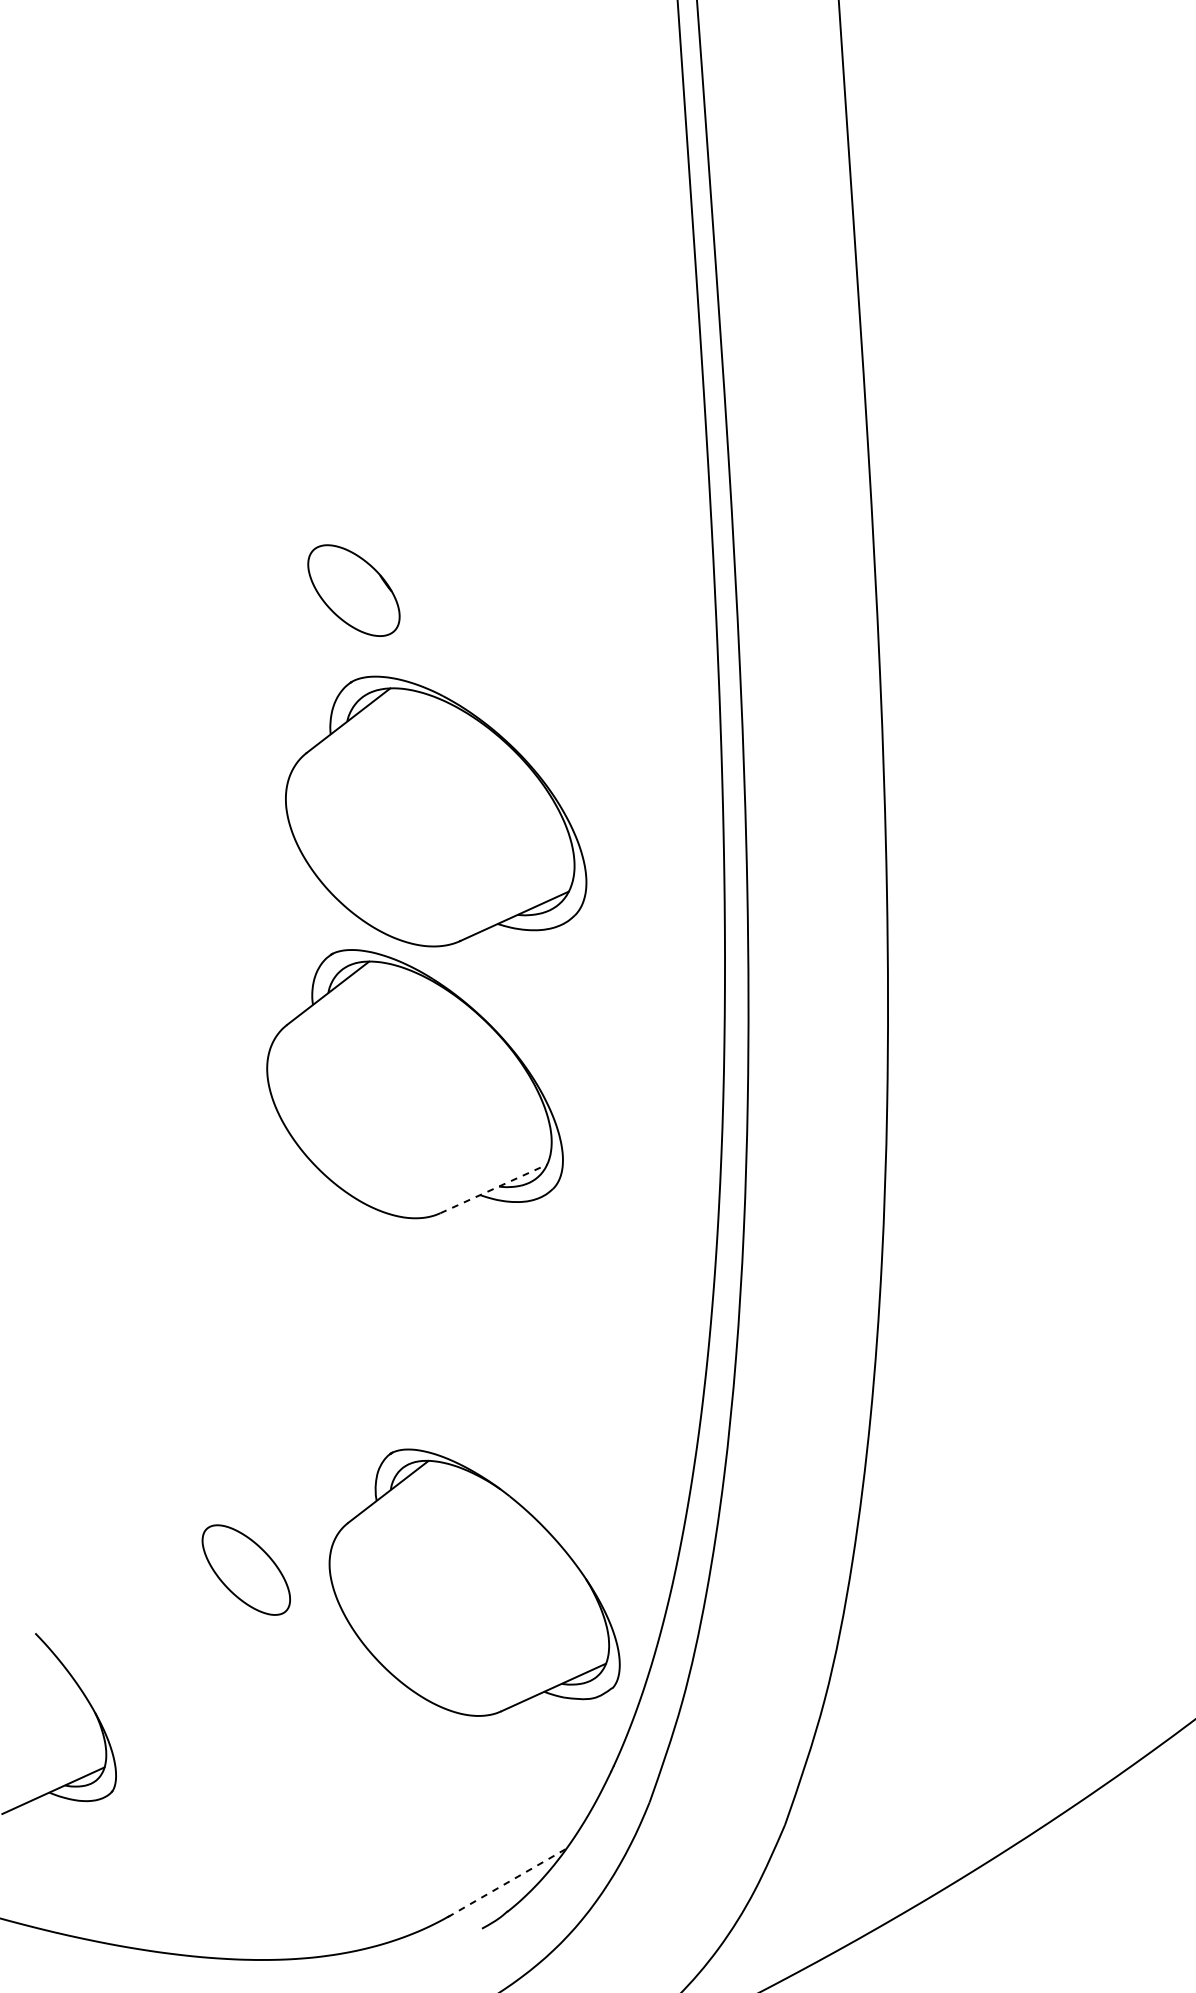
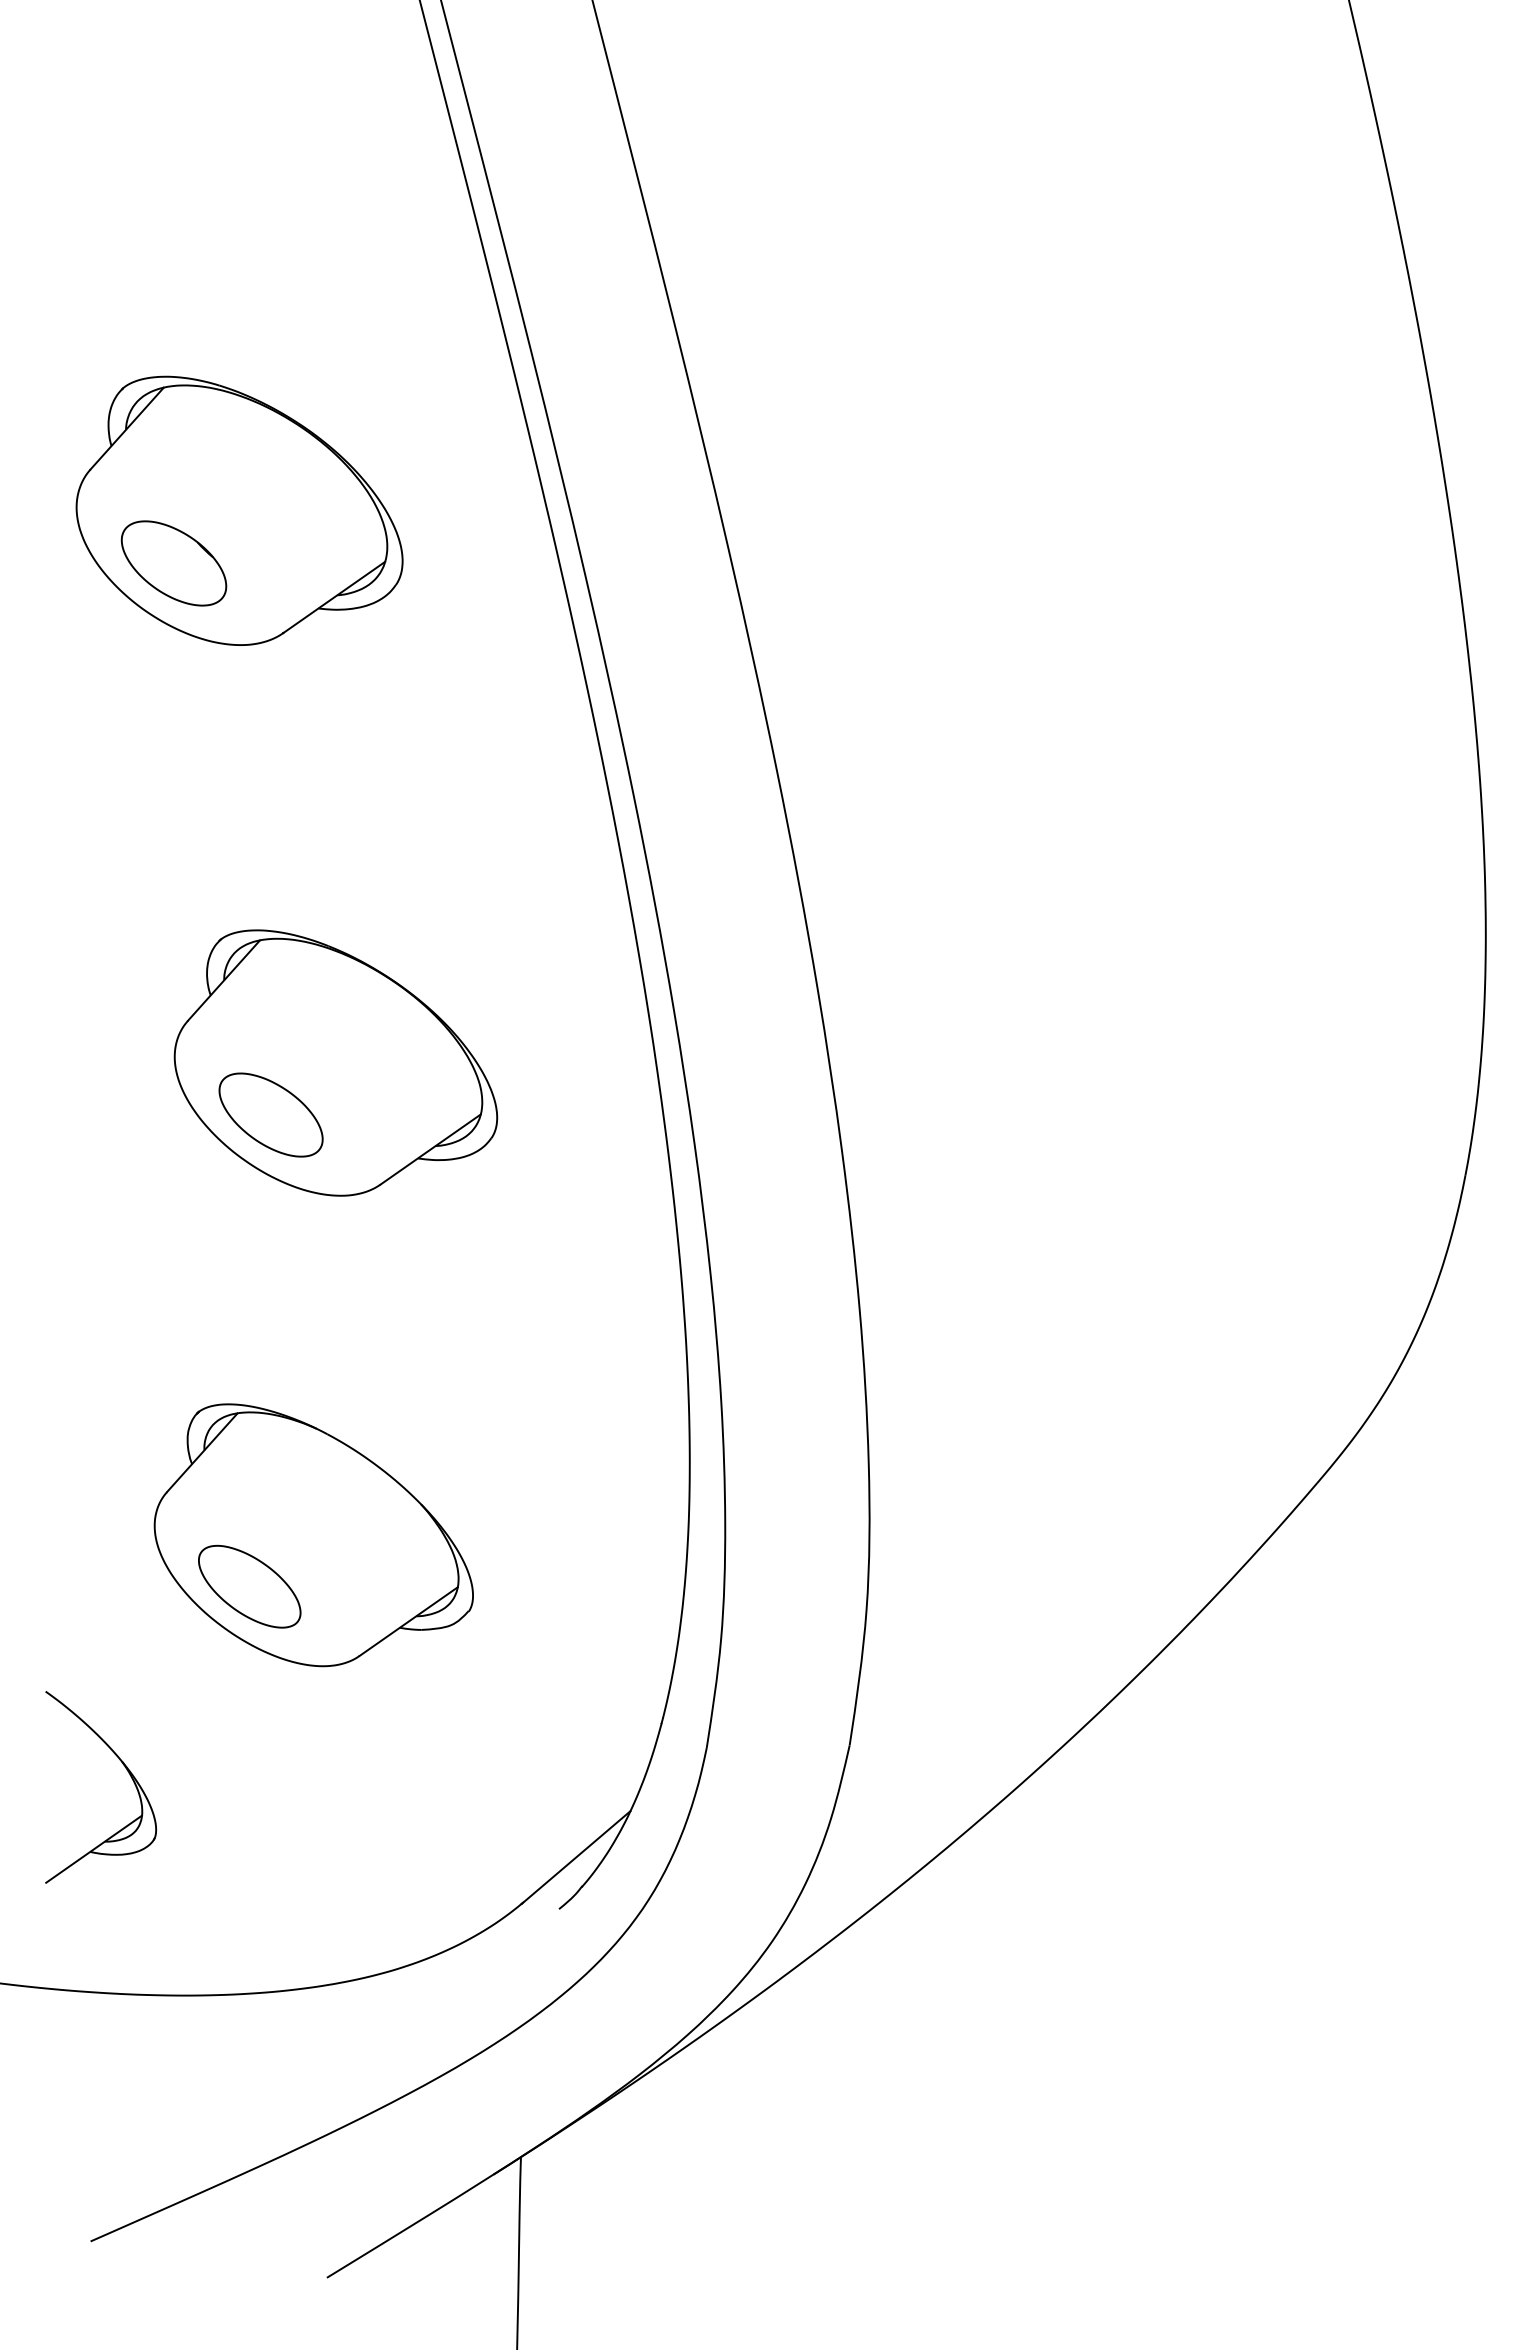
part: (440, 817) -> (239, 510), moved
part: (348, 1127) -> (270, 1114), added
line: (494, 1189) -> (431, 1149), dashed -> solid
part: (478, 1589) -> (313, 1535), moved
line: (507, 1882) -> (576, 1857), dashed -> solid

